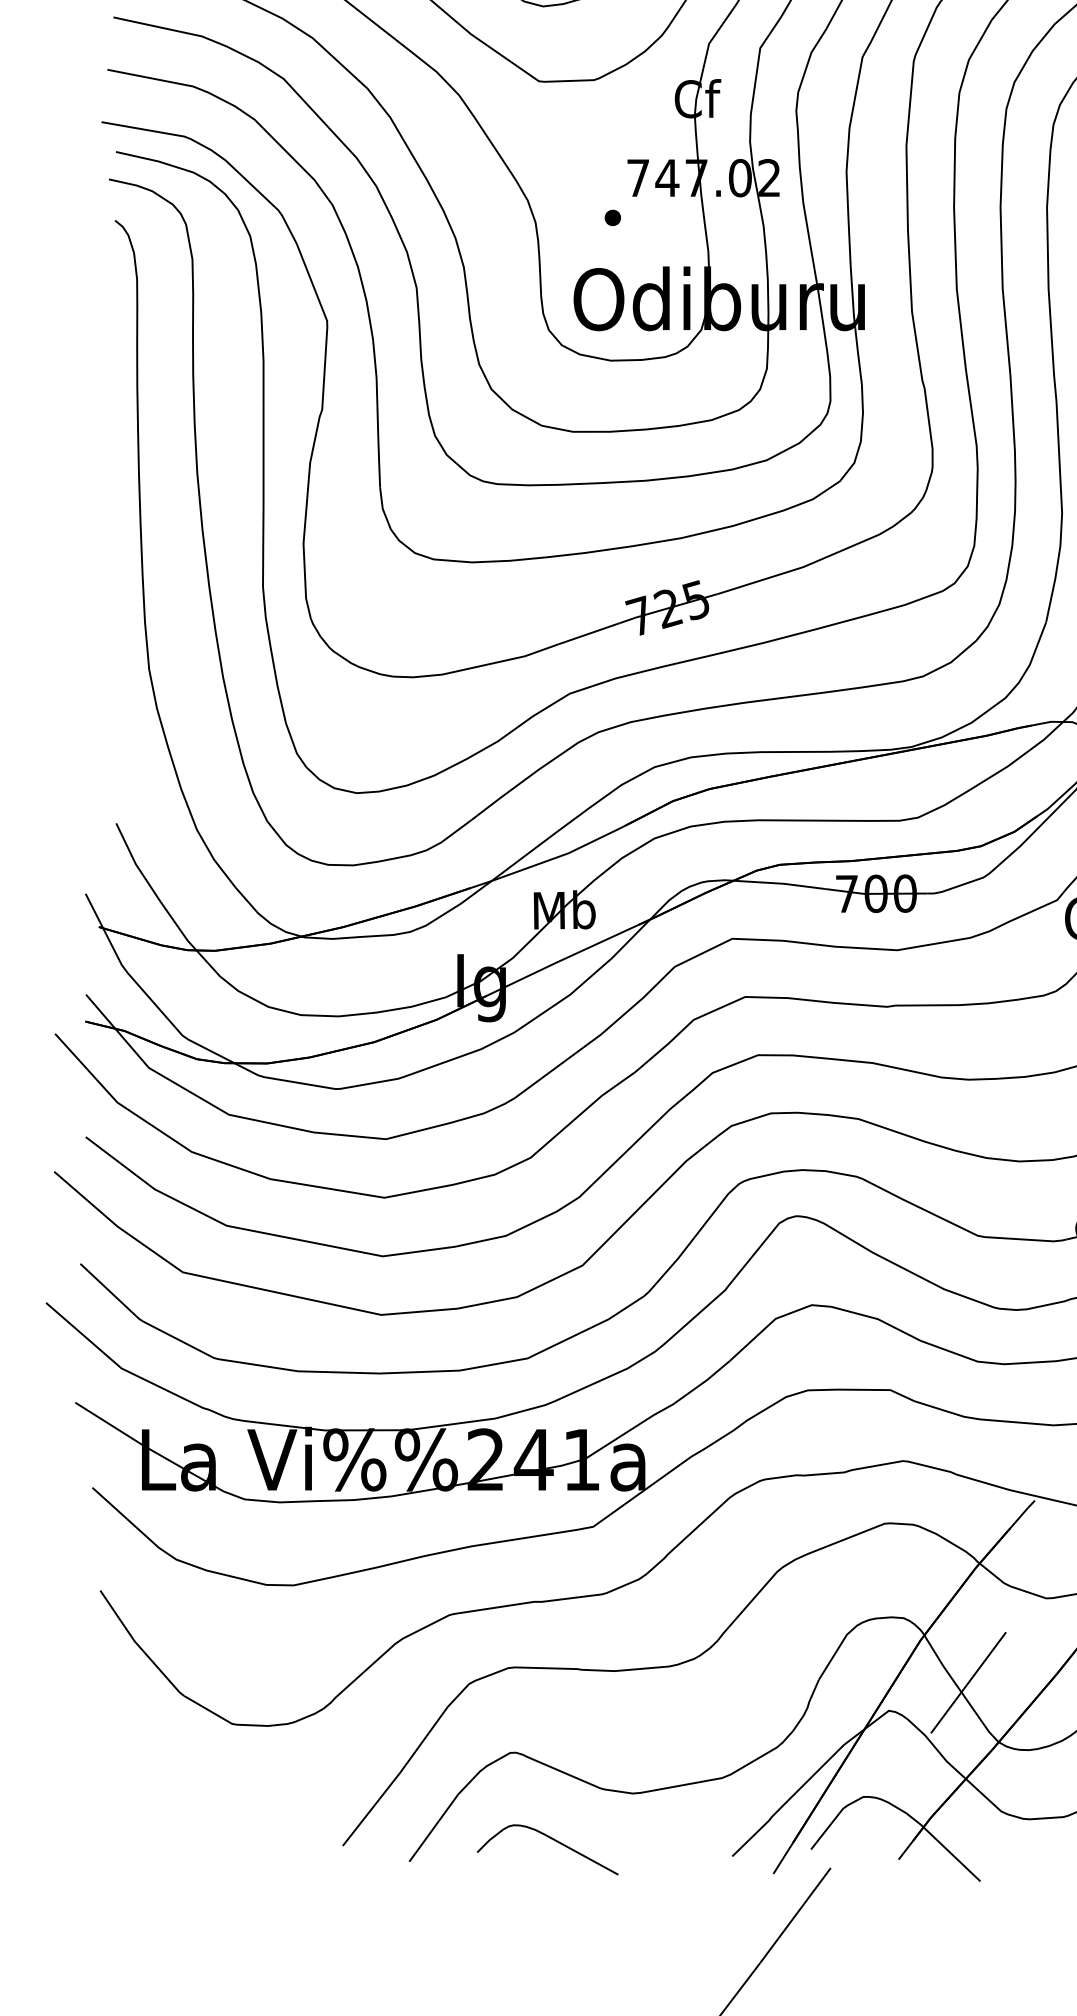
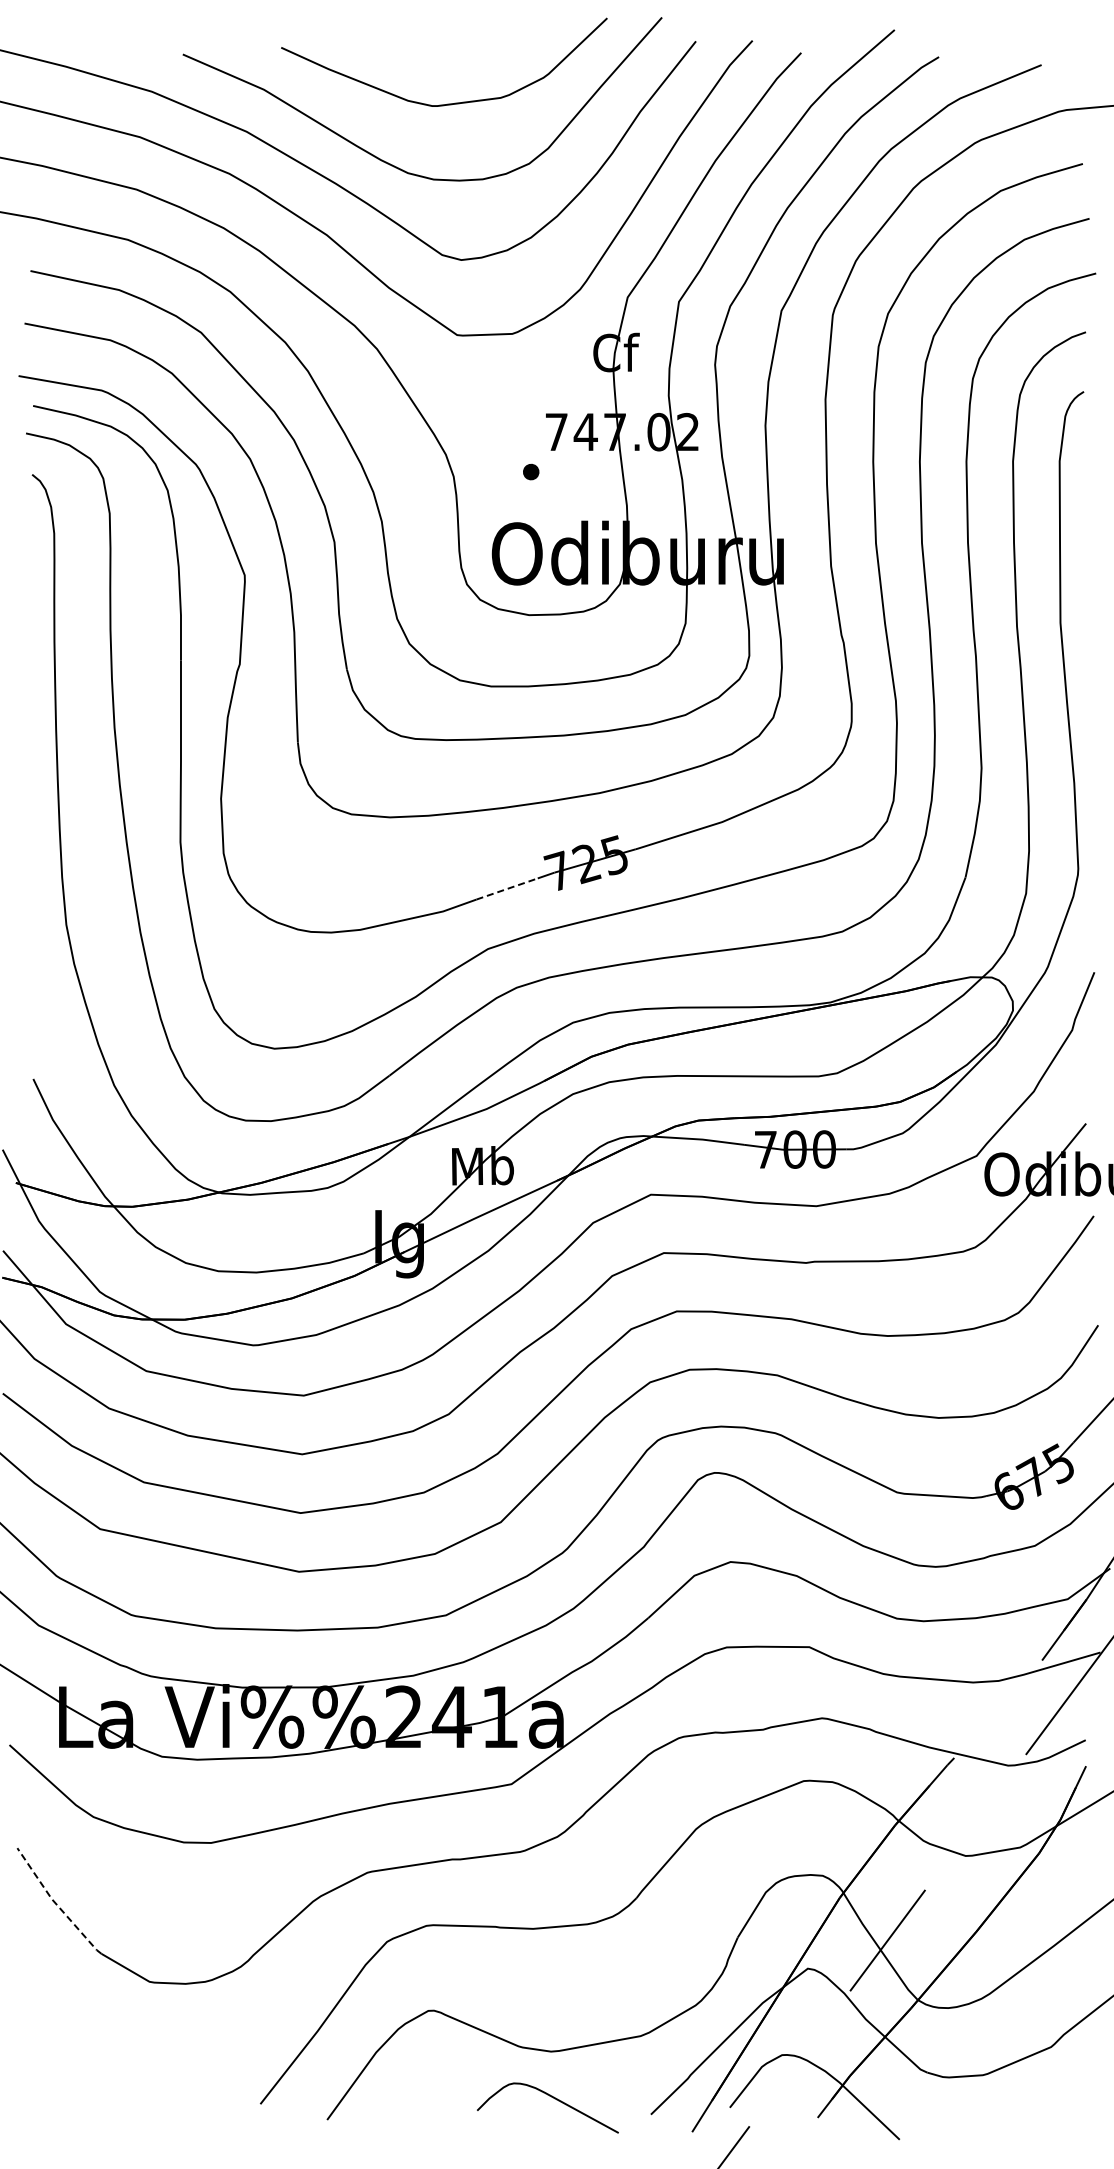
line: (589, 633) -> (507, 888), solid -> dashed
line: (138, 1645) -> (55, 1903), solid -> dashed
curve: (554, 1841) -> (554, 2099), moved

